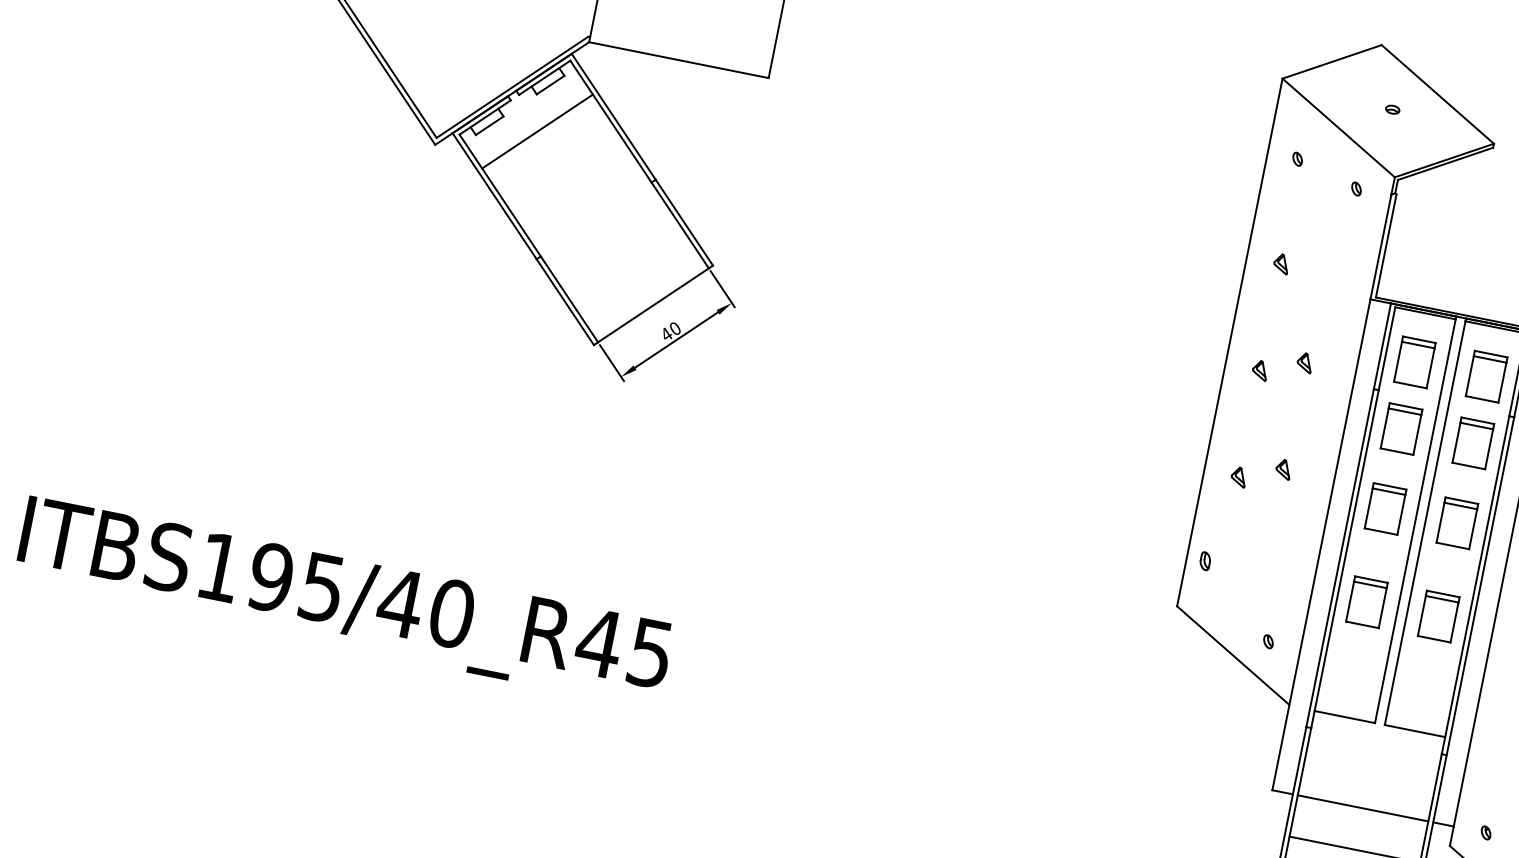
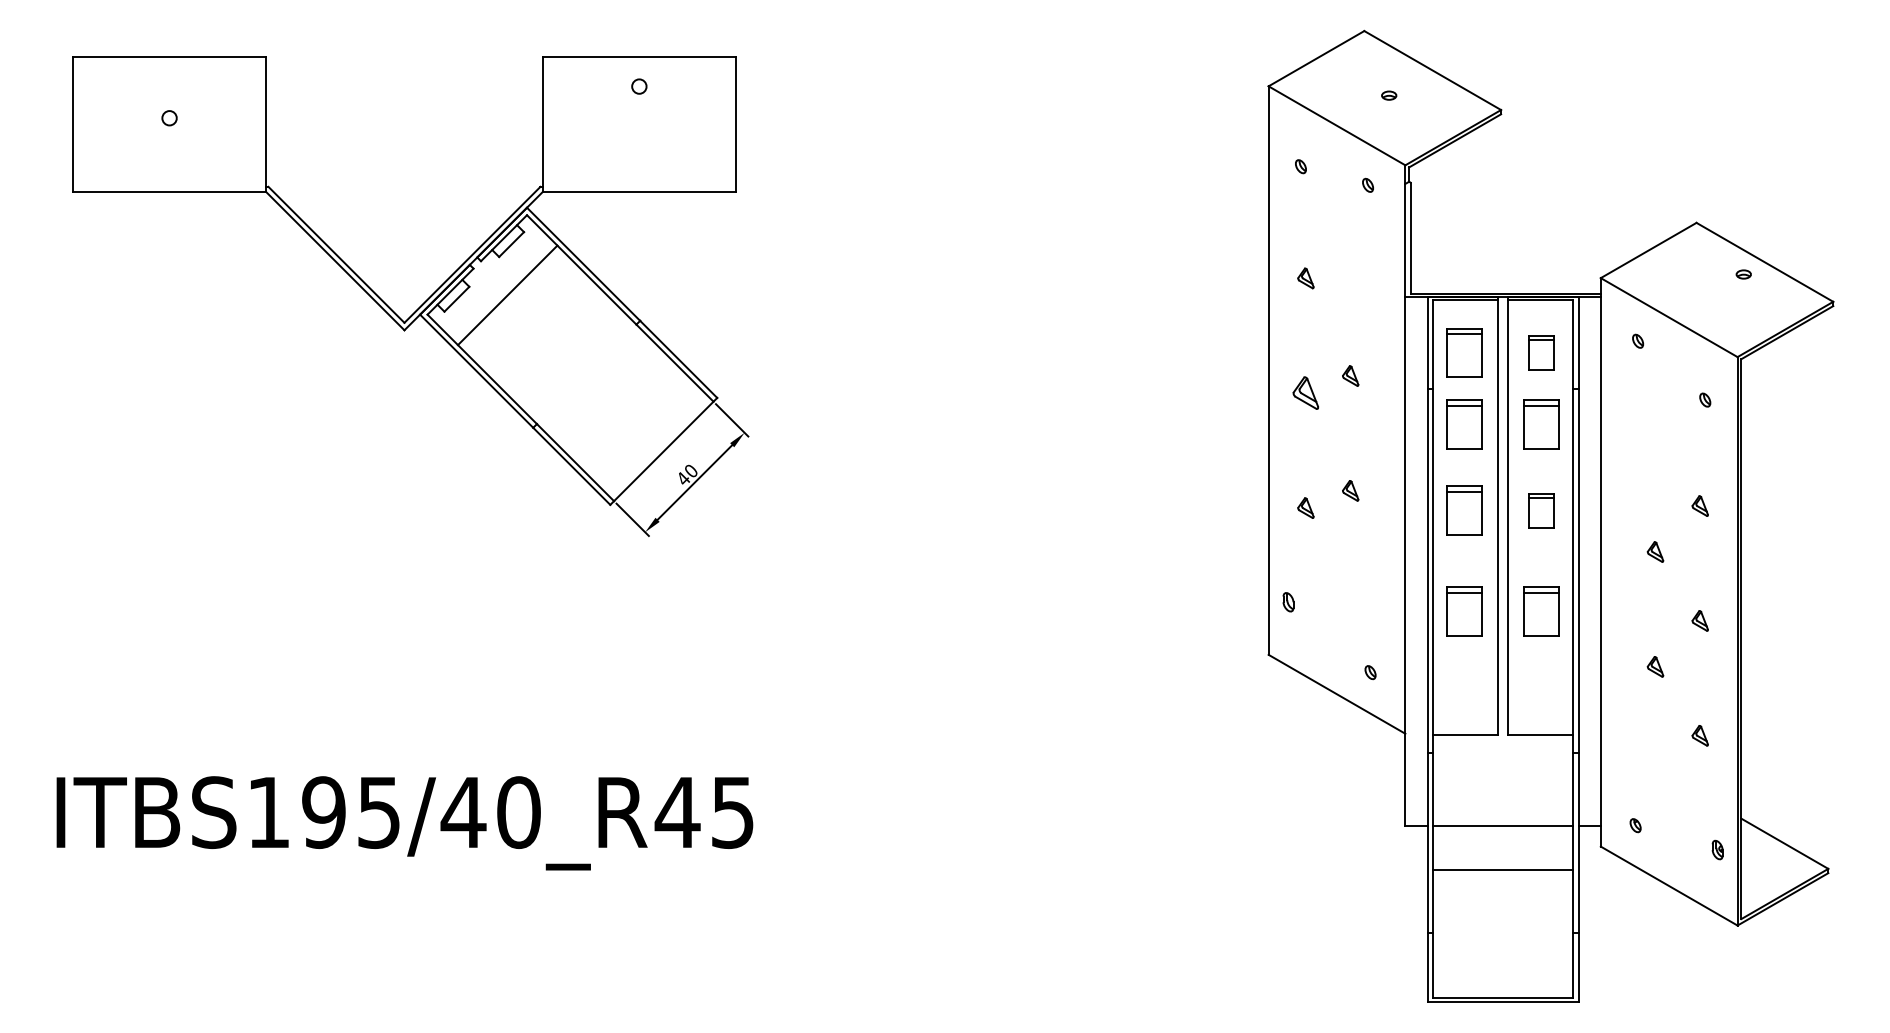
part: (1259, 370) -> (1305, 393), size x1.6
part: (1486, 376) -> (1541, 352), size x0.7
part: (1457, 522) -> (1541, 510), size x0.7

